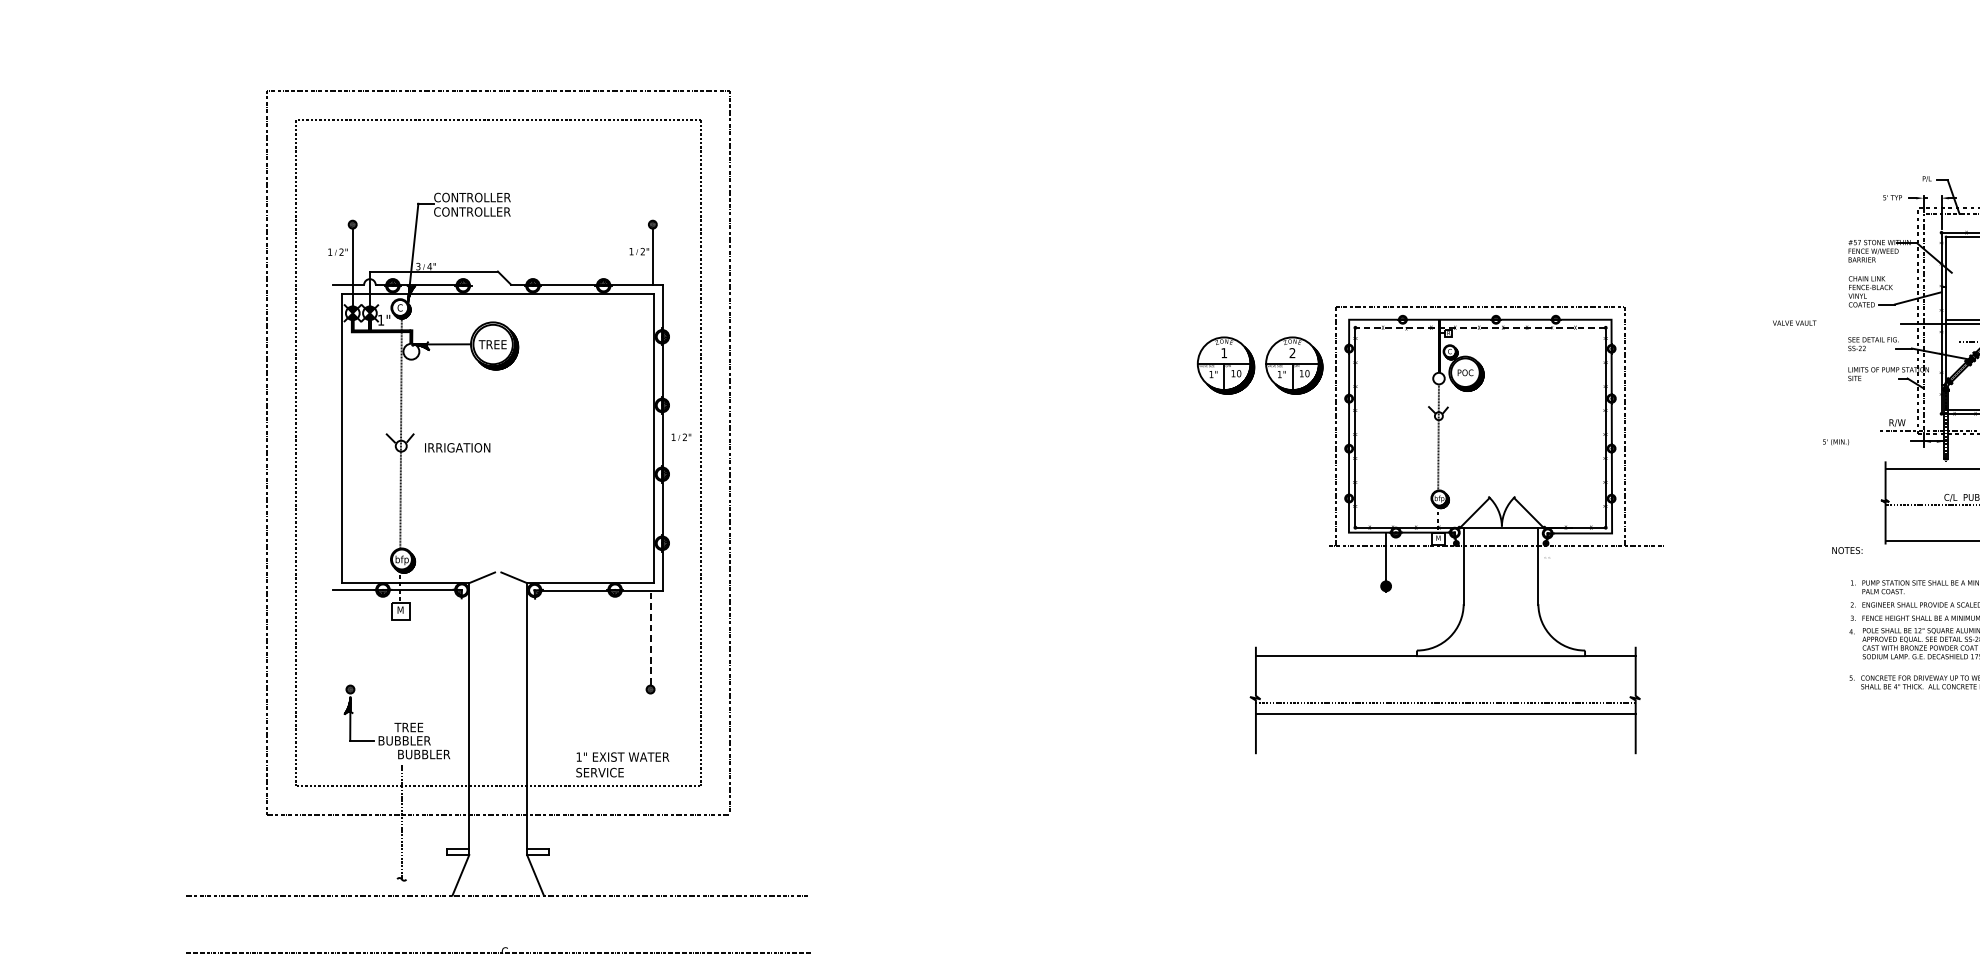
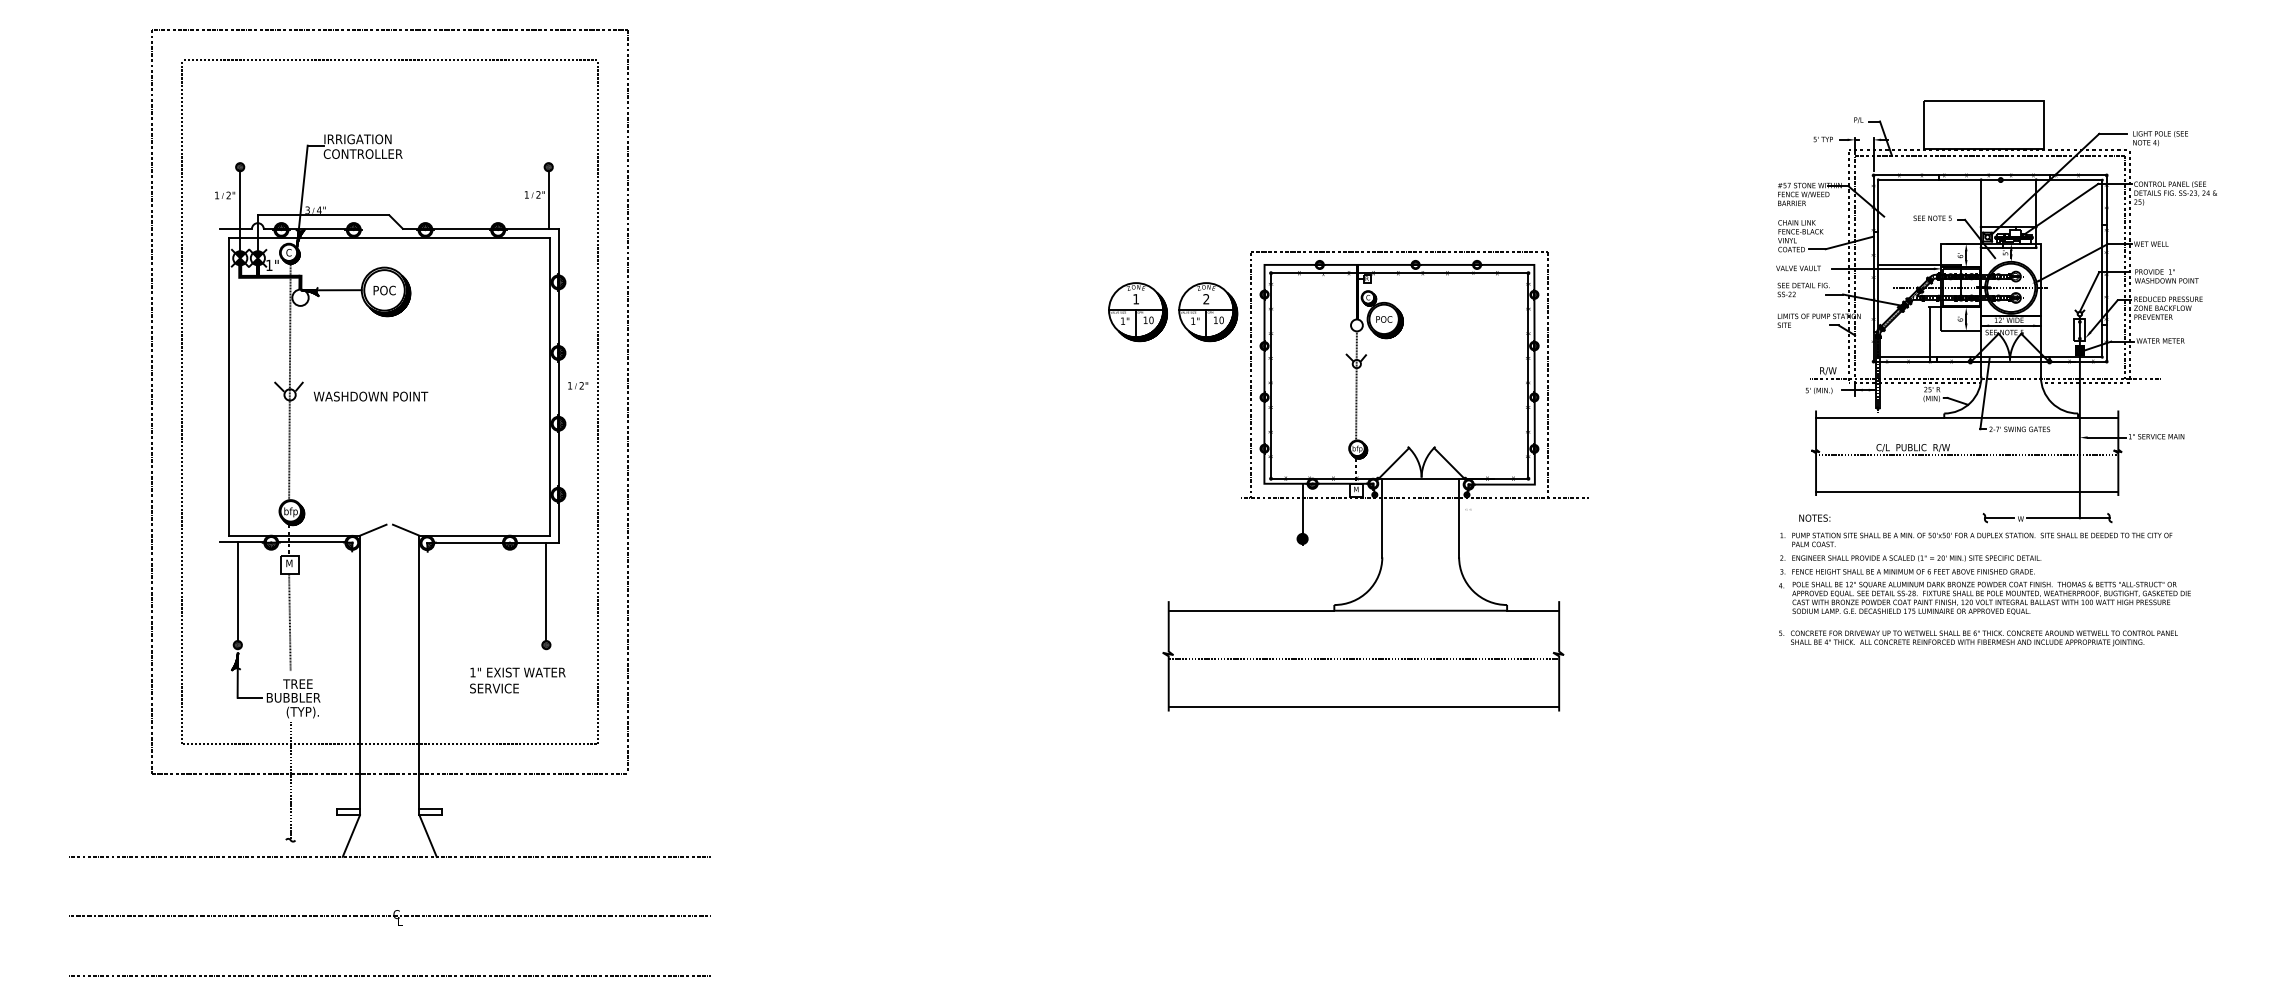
text: (471, 197) -> (362, 139), CONTROLLER -> IRRIGATION
text: (1794, 322) -> (1798, 267), moved
line: (1480, 328) -> (1399, 273), dashed -> solid
text: (492, 344) -> (383, 290), TREE -> POC
text: (1835, 441) -> (1818, 390), moved
text: (479, 447) -> (370, 396), IRRIGATION -> WASHDOWN POINT
text: (1847, 549) -> (1814, 517), moved
line: (350, 637) -> (237, 591), added
line: (650, 637) -> (546, 591), dashed -> solid
line: (400, 667) -> (289, 622), added
line: (1445, 714) -> (1363, 706), moved
text: (424, 755) -> (313, 712), BUBBLER -> (TYP).
text: (622, 764) -> (517, 680), moved

